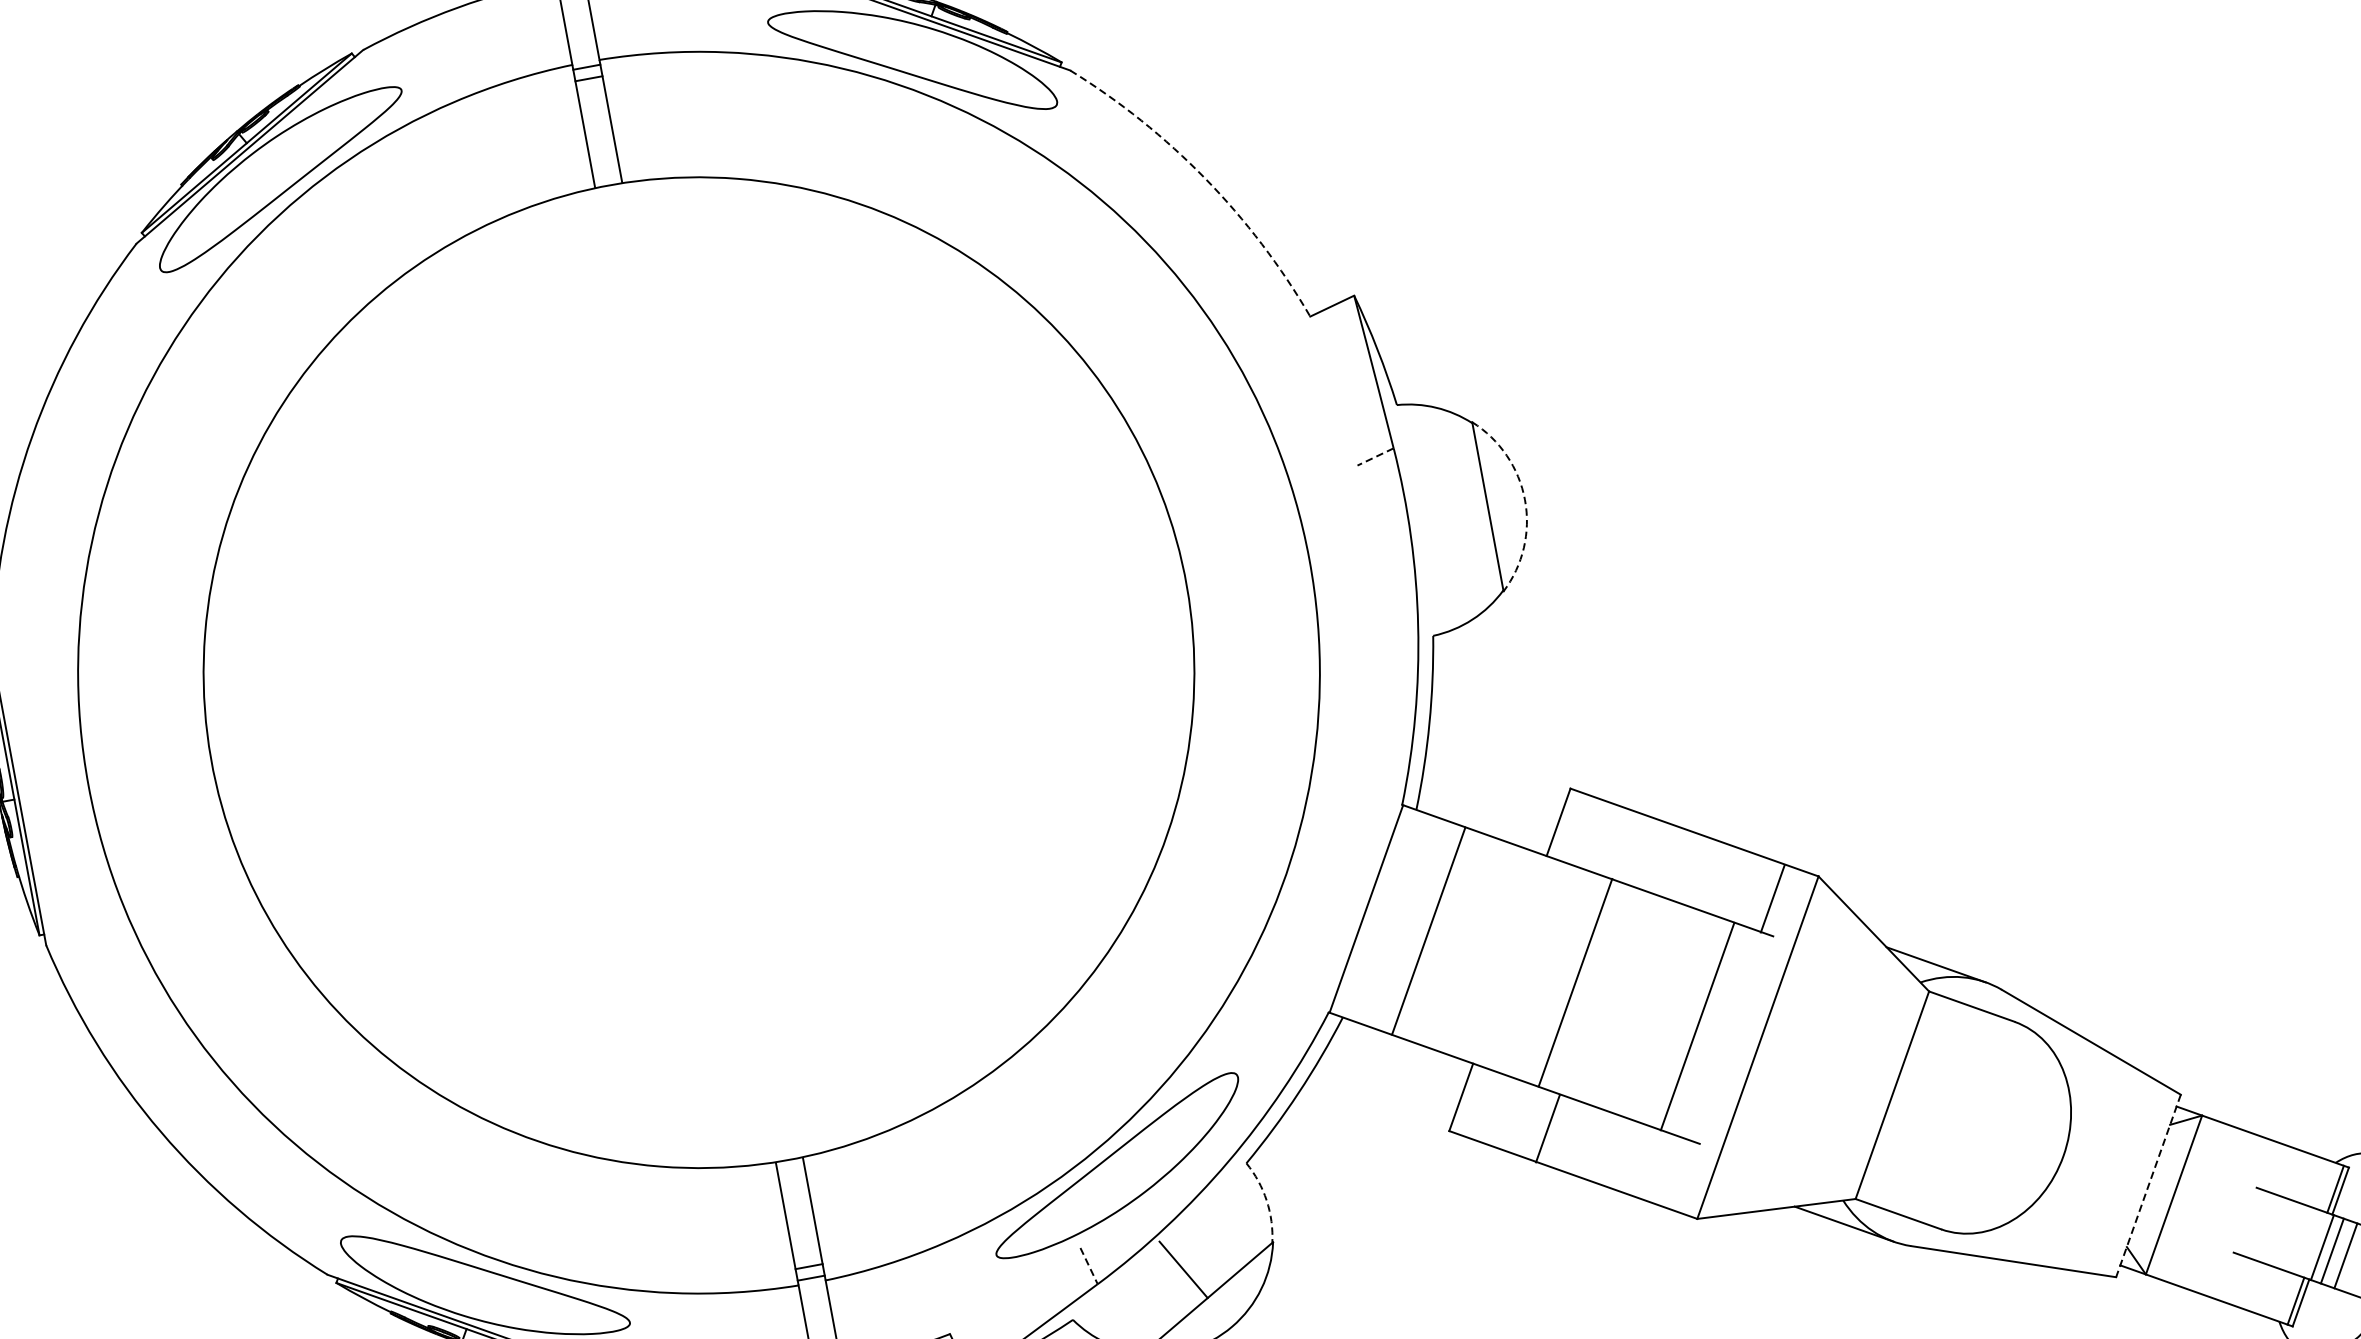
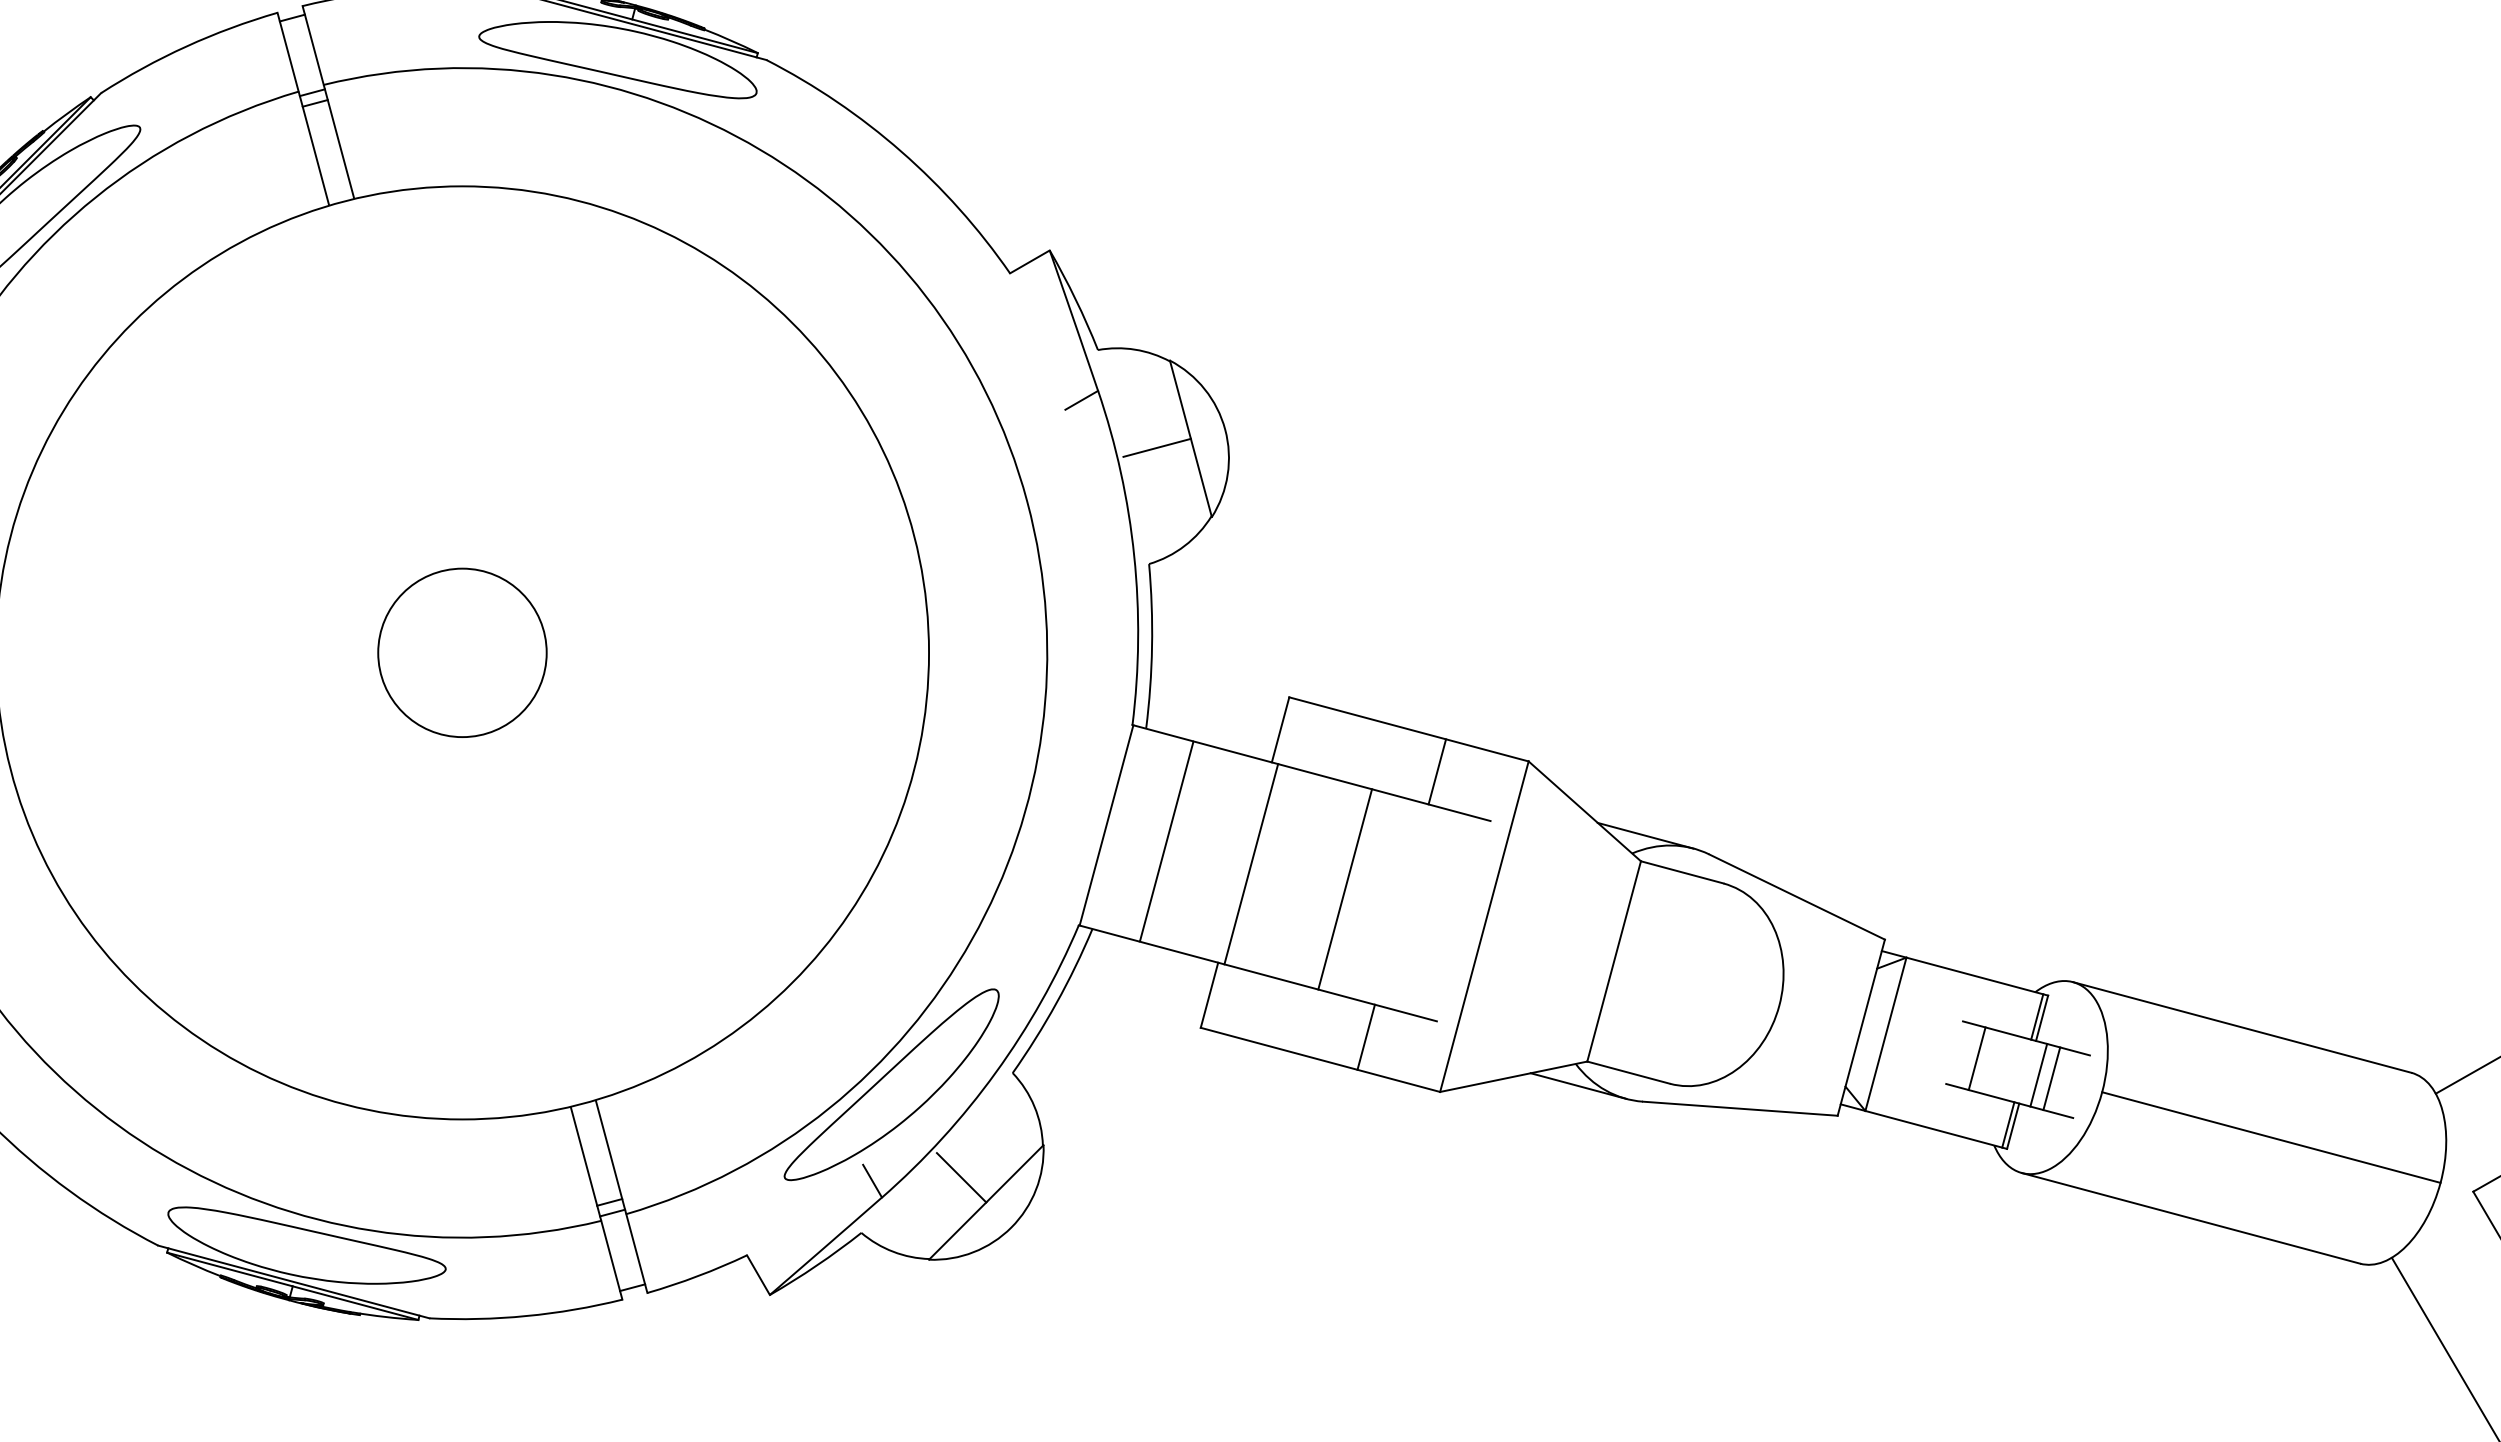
arc: (1205, 178) -> (901, 151), dashed -> solid
line: (1375, 457) -> (1081, 400), dashed -> solid
arc: (1525, 499) -> (1225, 429), dashed -> solid
line: (1450, 513) -> (1156, 447), added
circle: (699, 672) -> (462, 652), added
line: (1772, 898) -> (1437, 771), moved
line: (1575, 983) -> (1251, 864), moved
line: (1697, 1026) -> (1345, 889), moved
line: (1547, 1127) -> (1365, 1036), moved
line: (2148, 1186) -> (1861, 1028), dashed -> solid
arc: (1266, 1200) -> (1034, 1106), dashed -> solid
line: (2321, 1247) -> (1976, 1058), moved
line: (1089, 1266) -> (872, 1181), dashed -> solid

